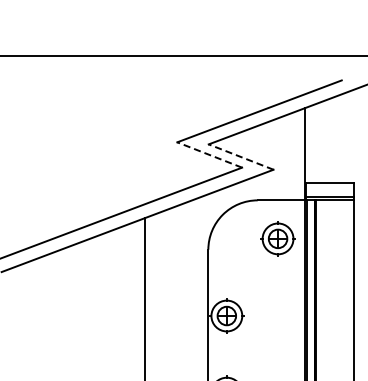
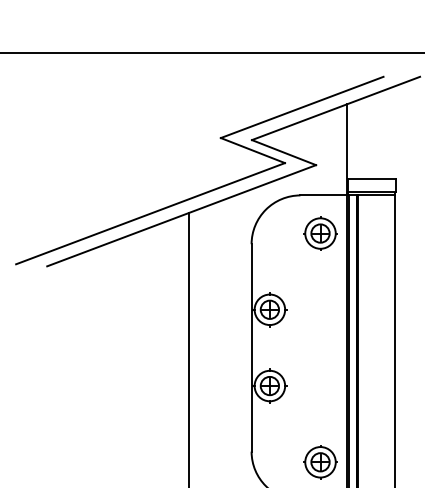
line: (209, 154) -> (252, 150), dashed -> solid
line: (240, 156) -> (283, 152), dashed -> solid

